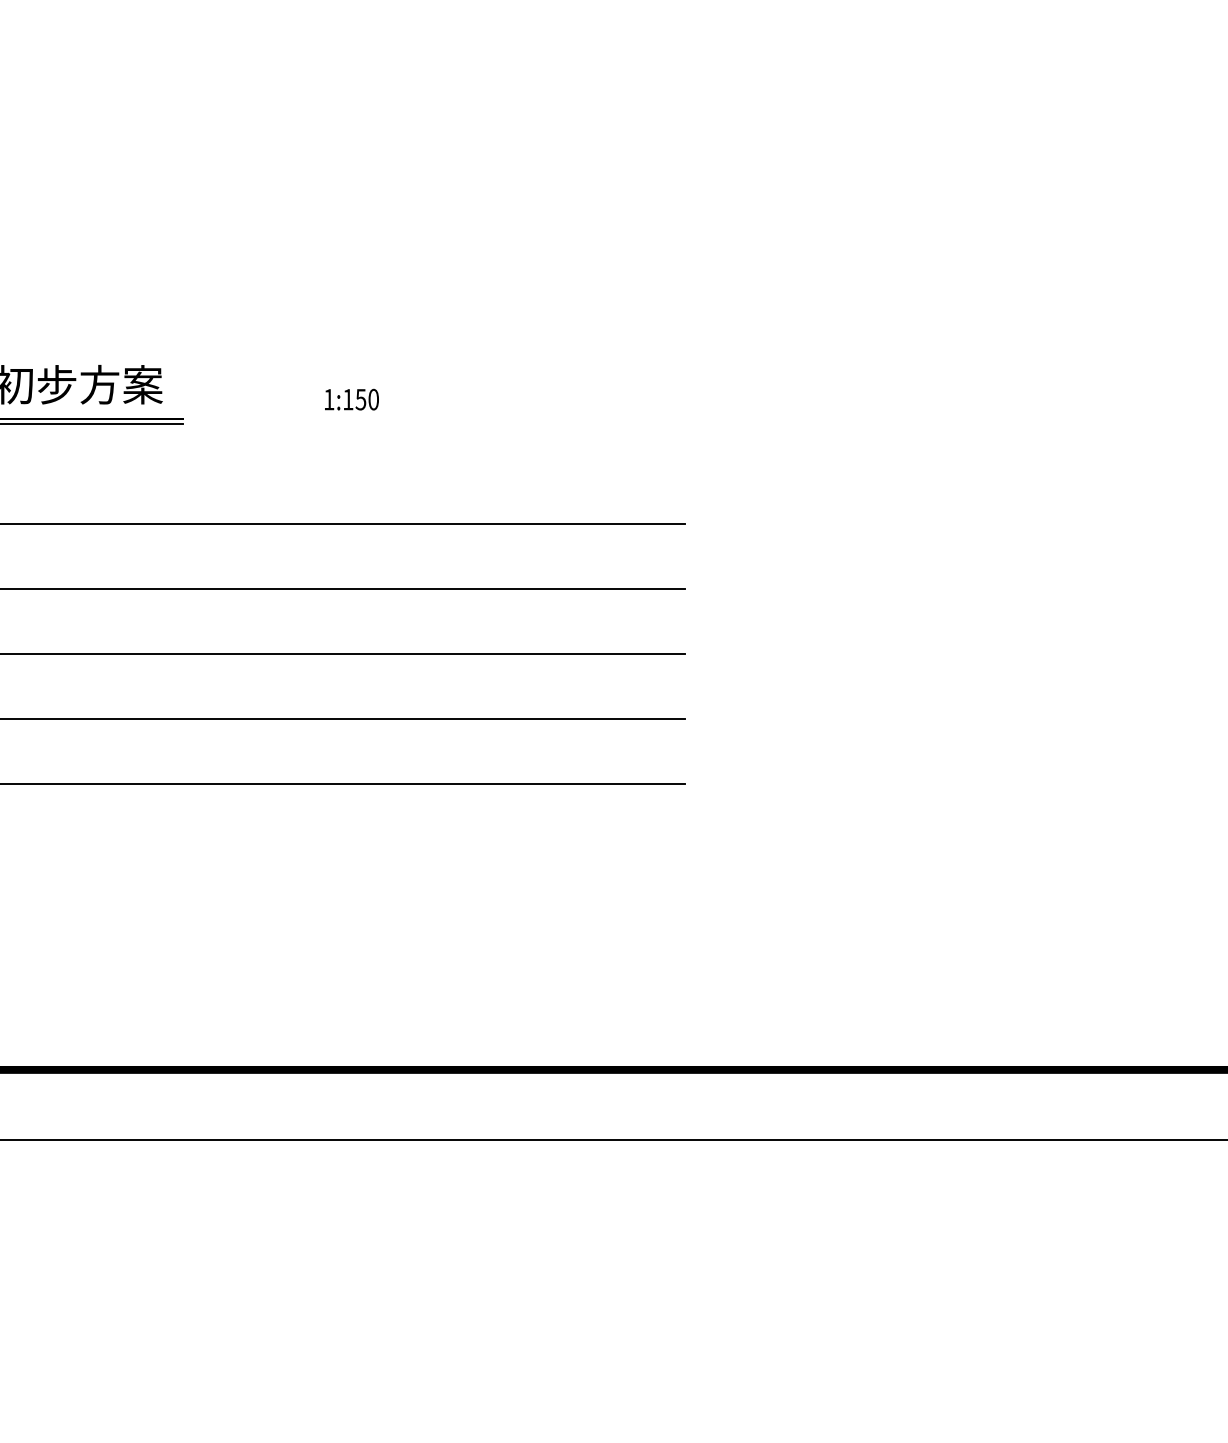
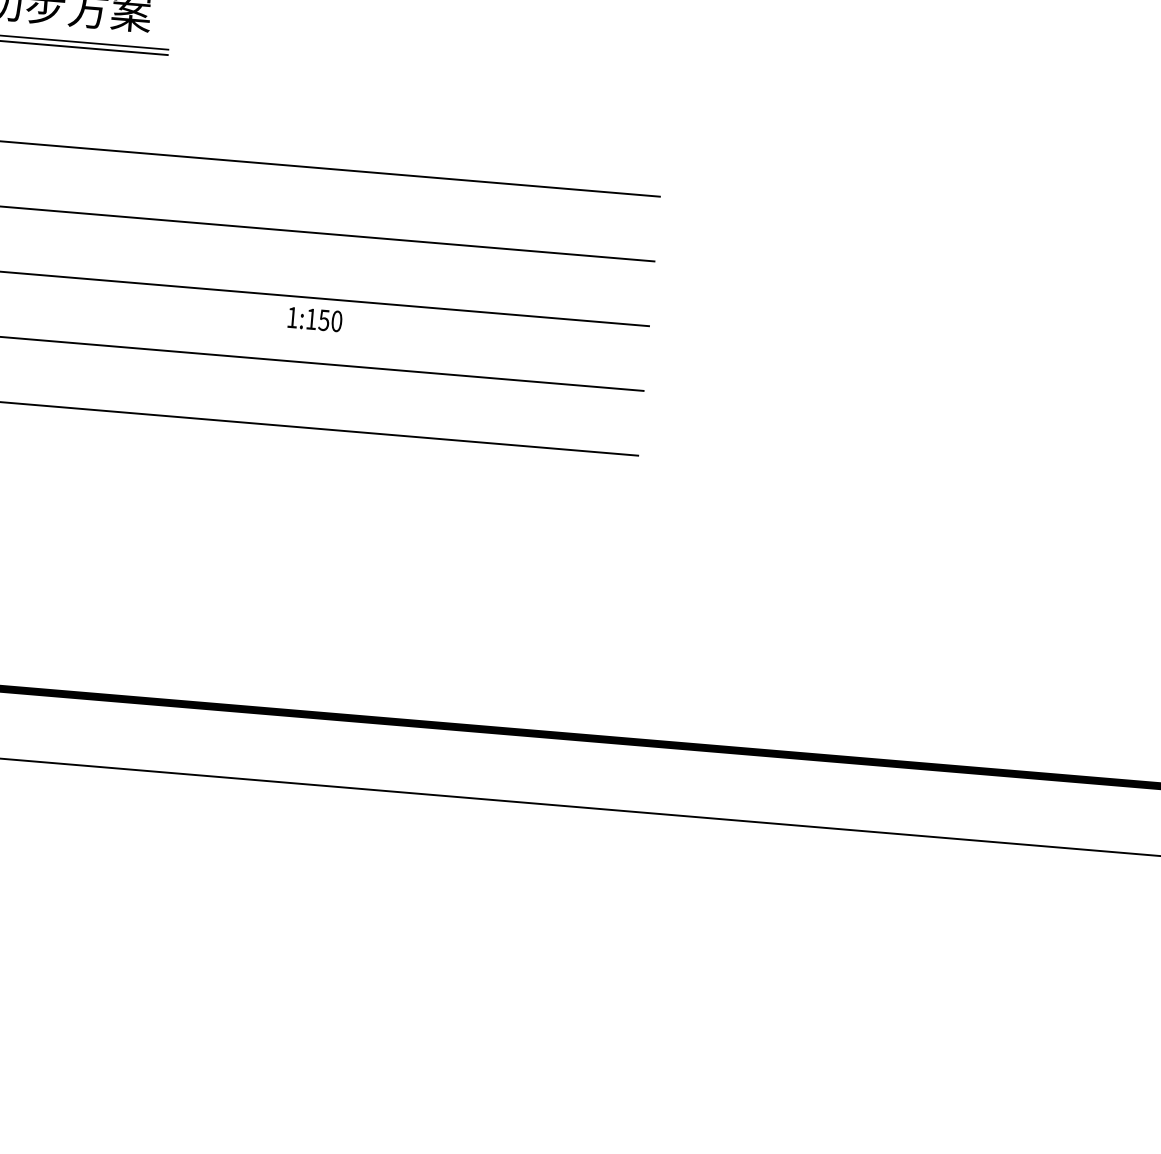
text: (351, 399) -> (314, 319), moved

